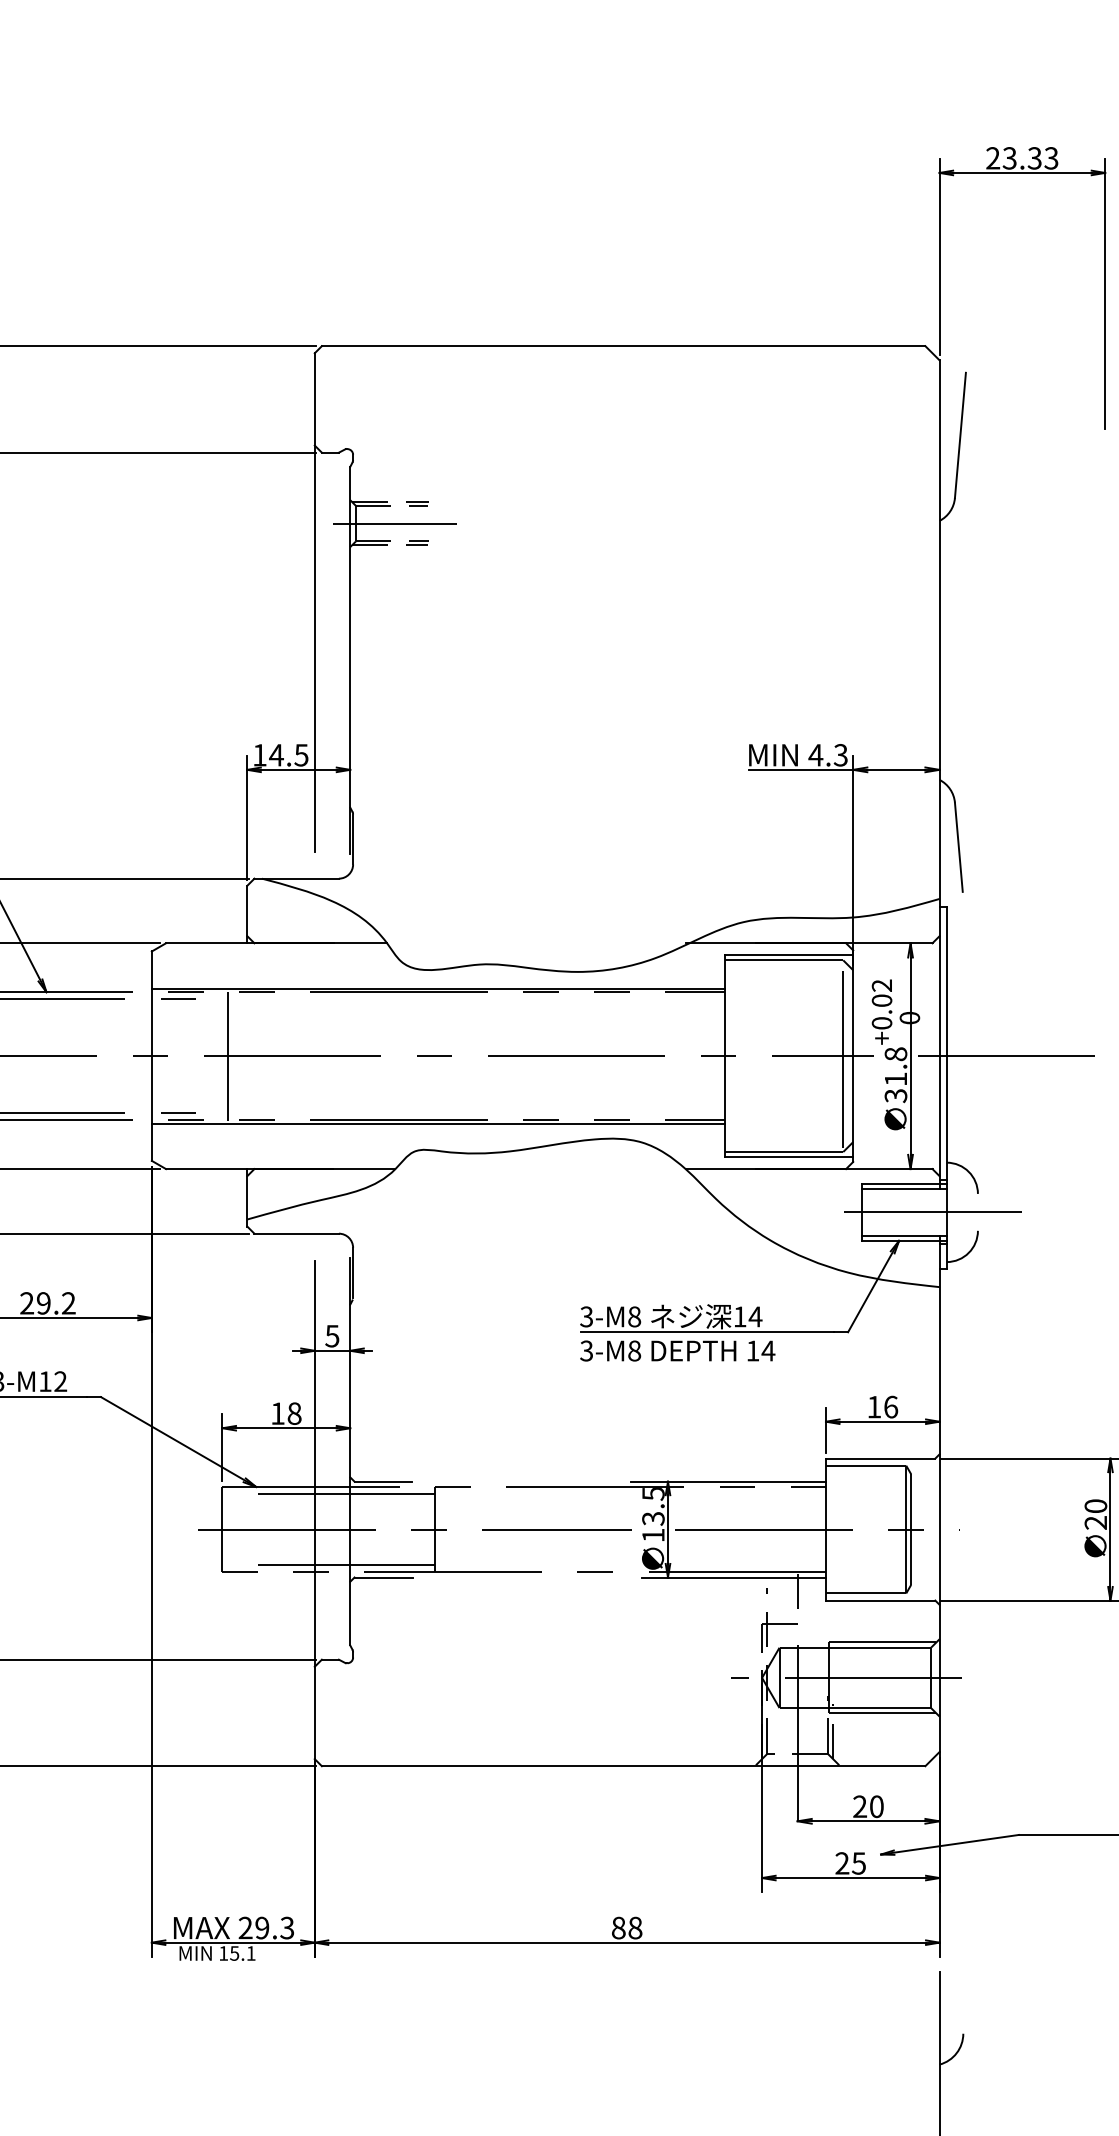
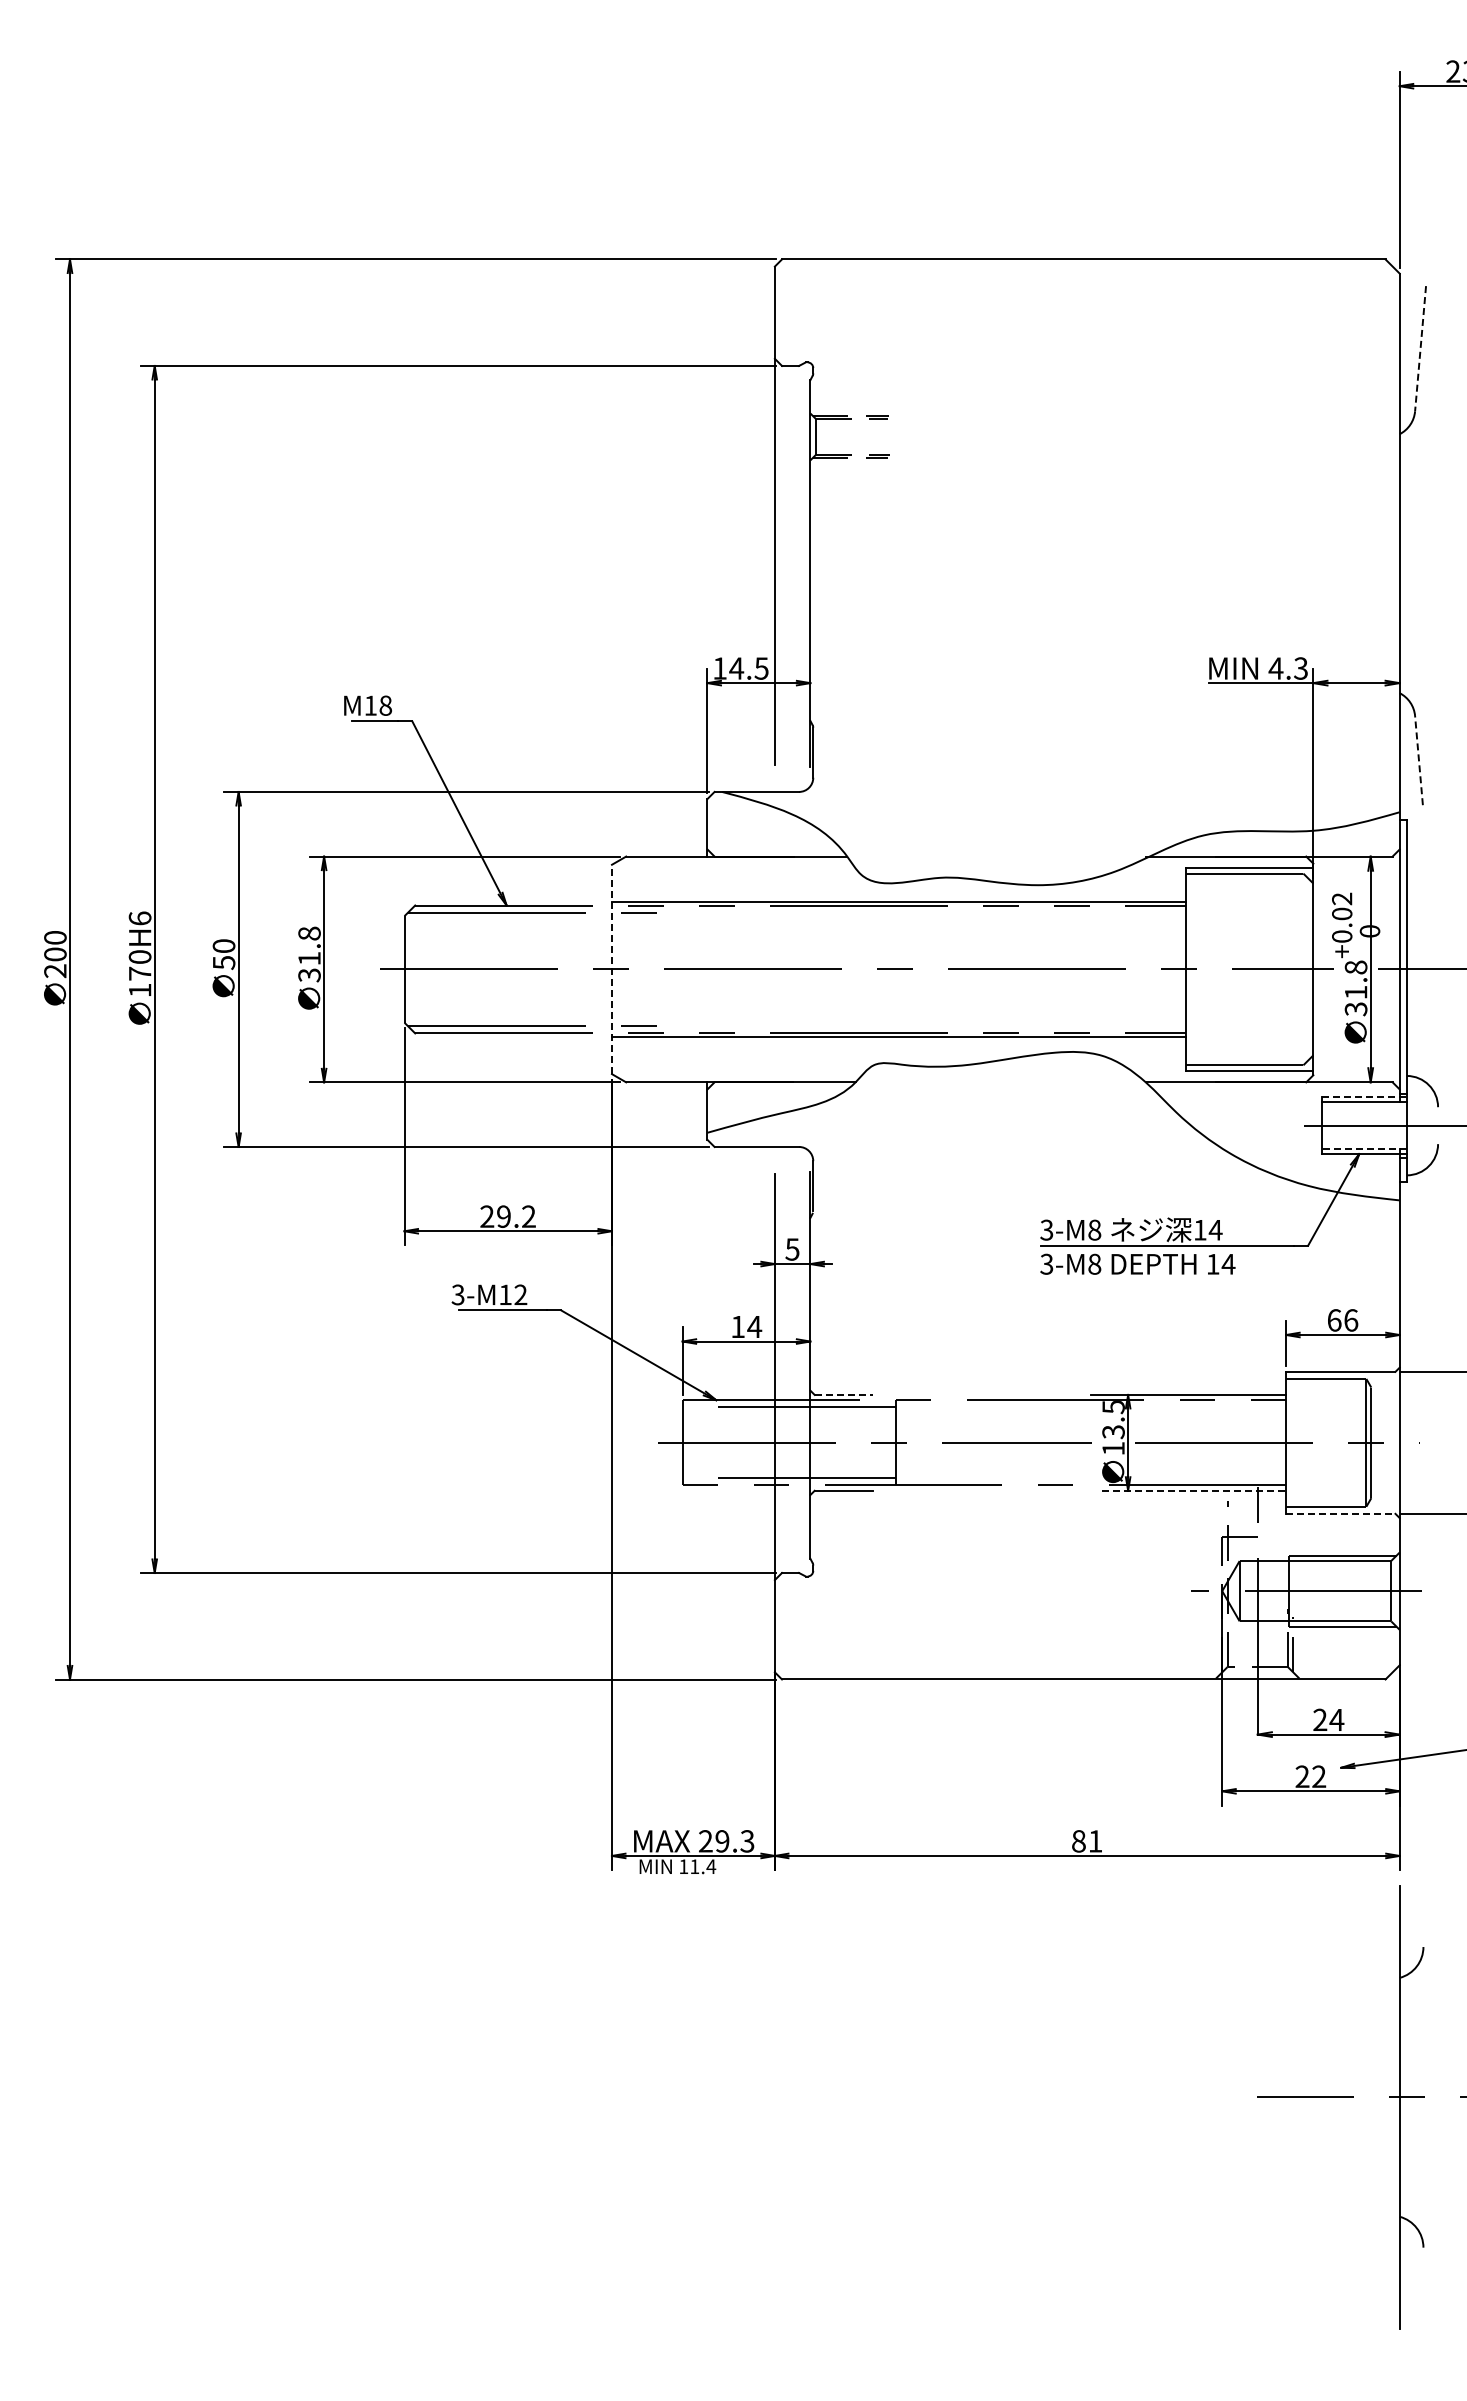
line: (960, 435) -> (1420, 348), solid -> dashed
line: (394, 523) -> (854, 436), removed
line: (958, 847) -> (1418, 760), solid -> dashed
line: (151, 1056) -> (611, 969), solid -> dashed
line: (228, 1056) -> (688, 969), removed
line: (843, 1056) -> (1303, 969), removed
line: (904, 1184) -> (1364, 1097), solid -> dashed
line: (904, 1236) -> (1364, 1149), solid -> dashed
text: (874, 1407) -> (1334, 1320), 16 -> 66
text: (294, 1413) -> (754, 1326), 18 -> 14
line: (383, 1481) -> (843, 1394), solid -> dashed
line: (734, 1577) -> (1194, 1490), solid -> dashed
line: (880, 1600) -> (1340, 1513), solid -> dashed
text: (876, 1806) -> (1336, 1719), 20 -> 24
text: (859, 1863) -> (1319, 1776), 25 -> 22
text: (635, 1928) -> (1095, 1841), 88 -> 81
text: (243, 1953) -> (703, 1866), 15.1 -> 11.4

